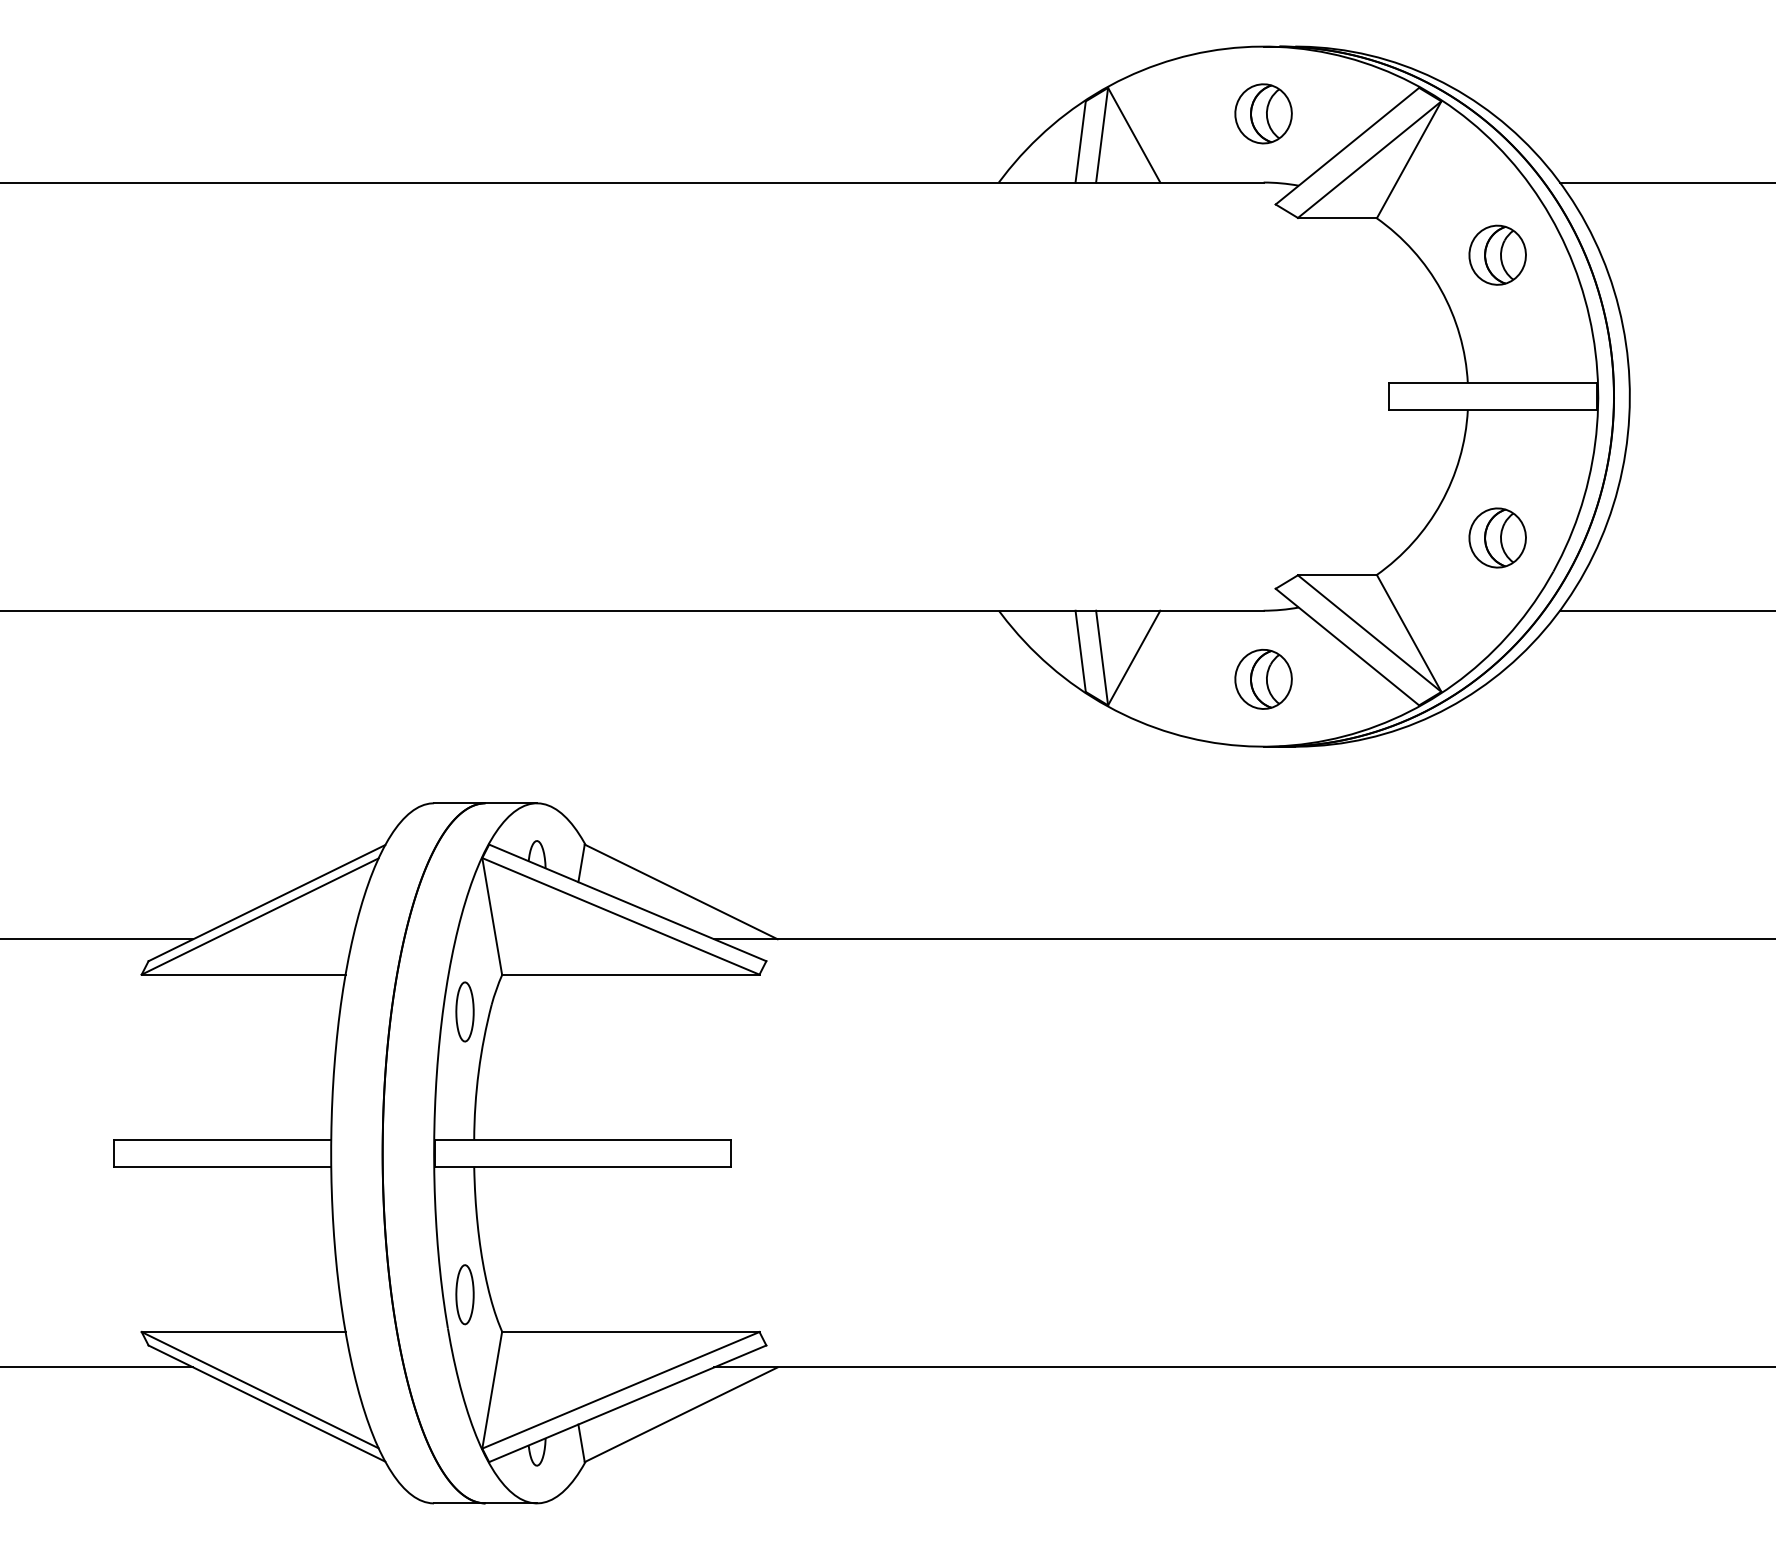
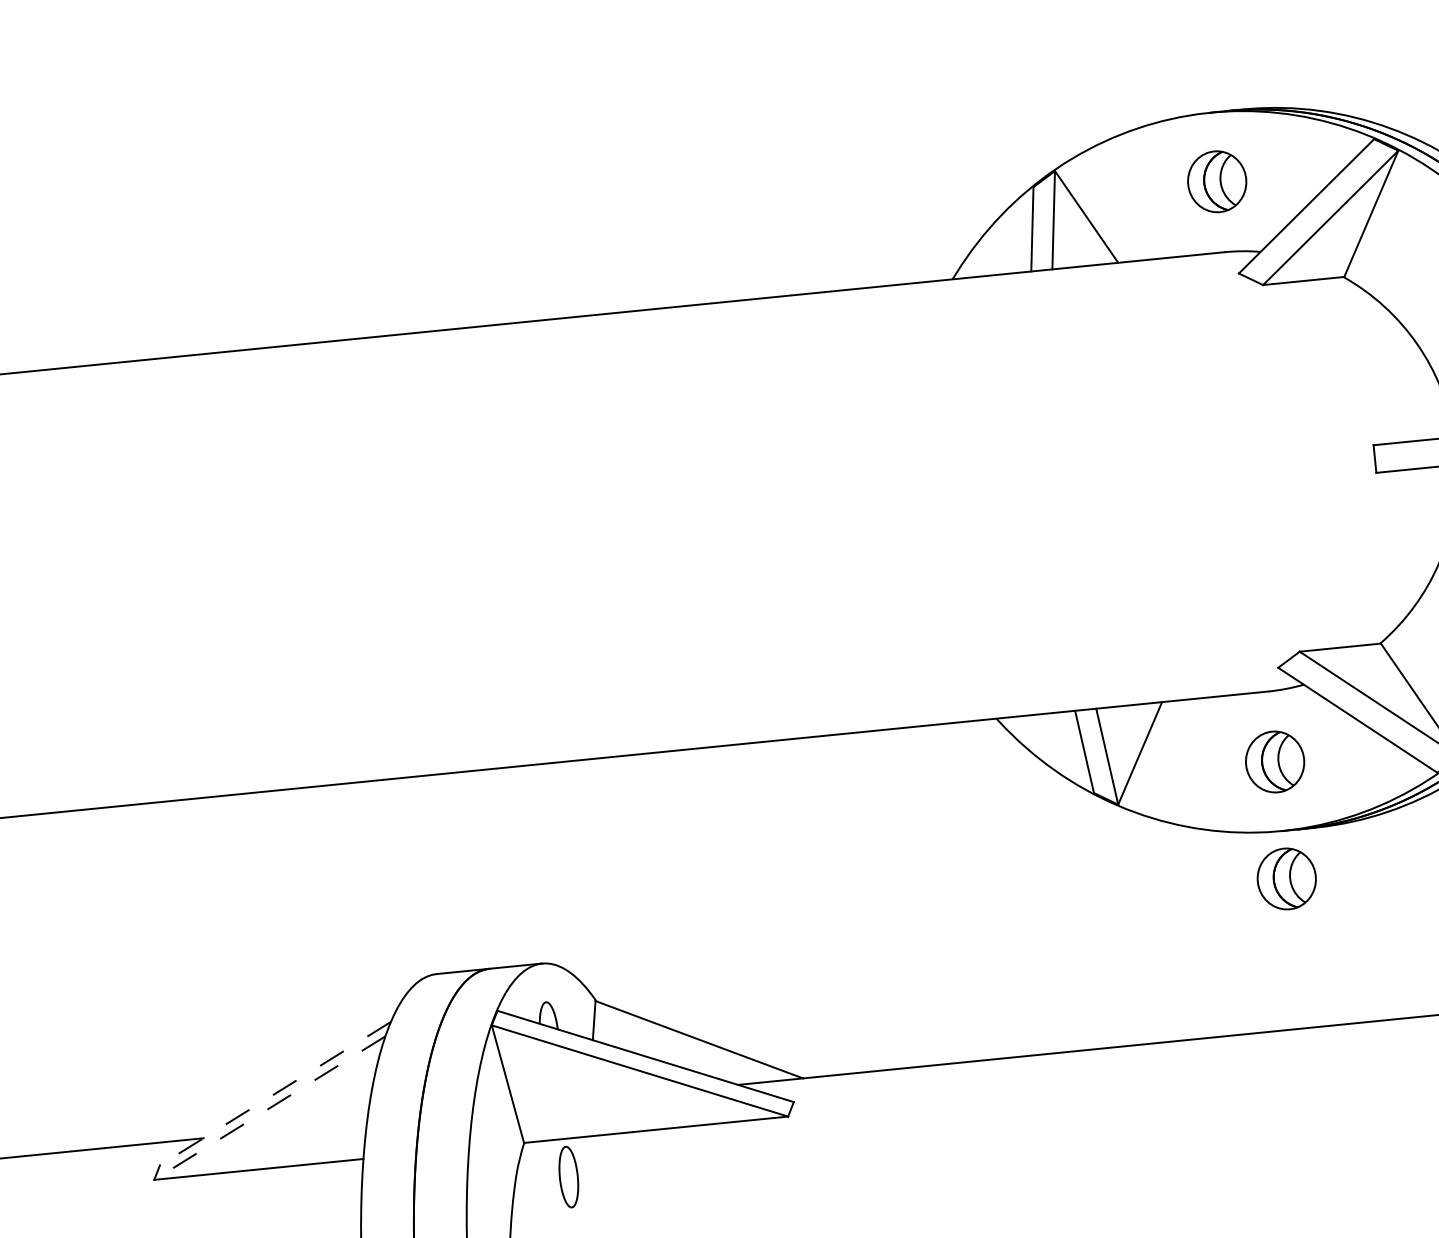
part: (1263, 793) -> (1286, 879), added
line: (266, 903) -> (275, 1094), solid -> dashed
line: (260, 916) -> (270, 1108), solid -> dashed
part: (464, 1011) -> (568, 1176), moved

